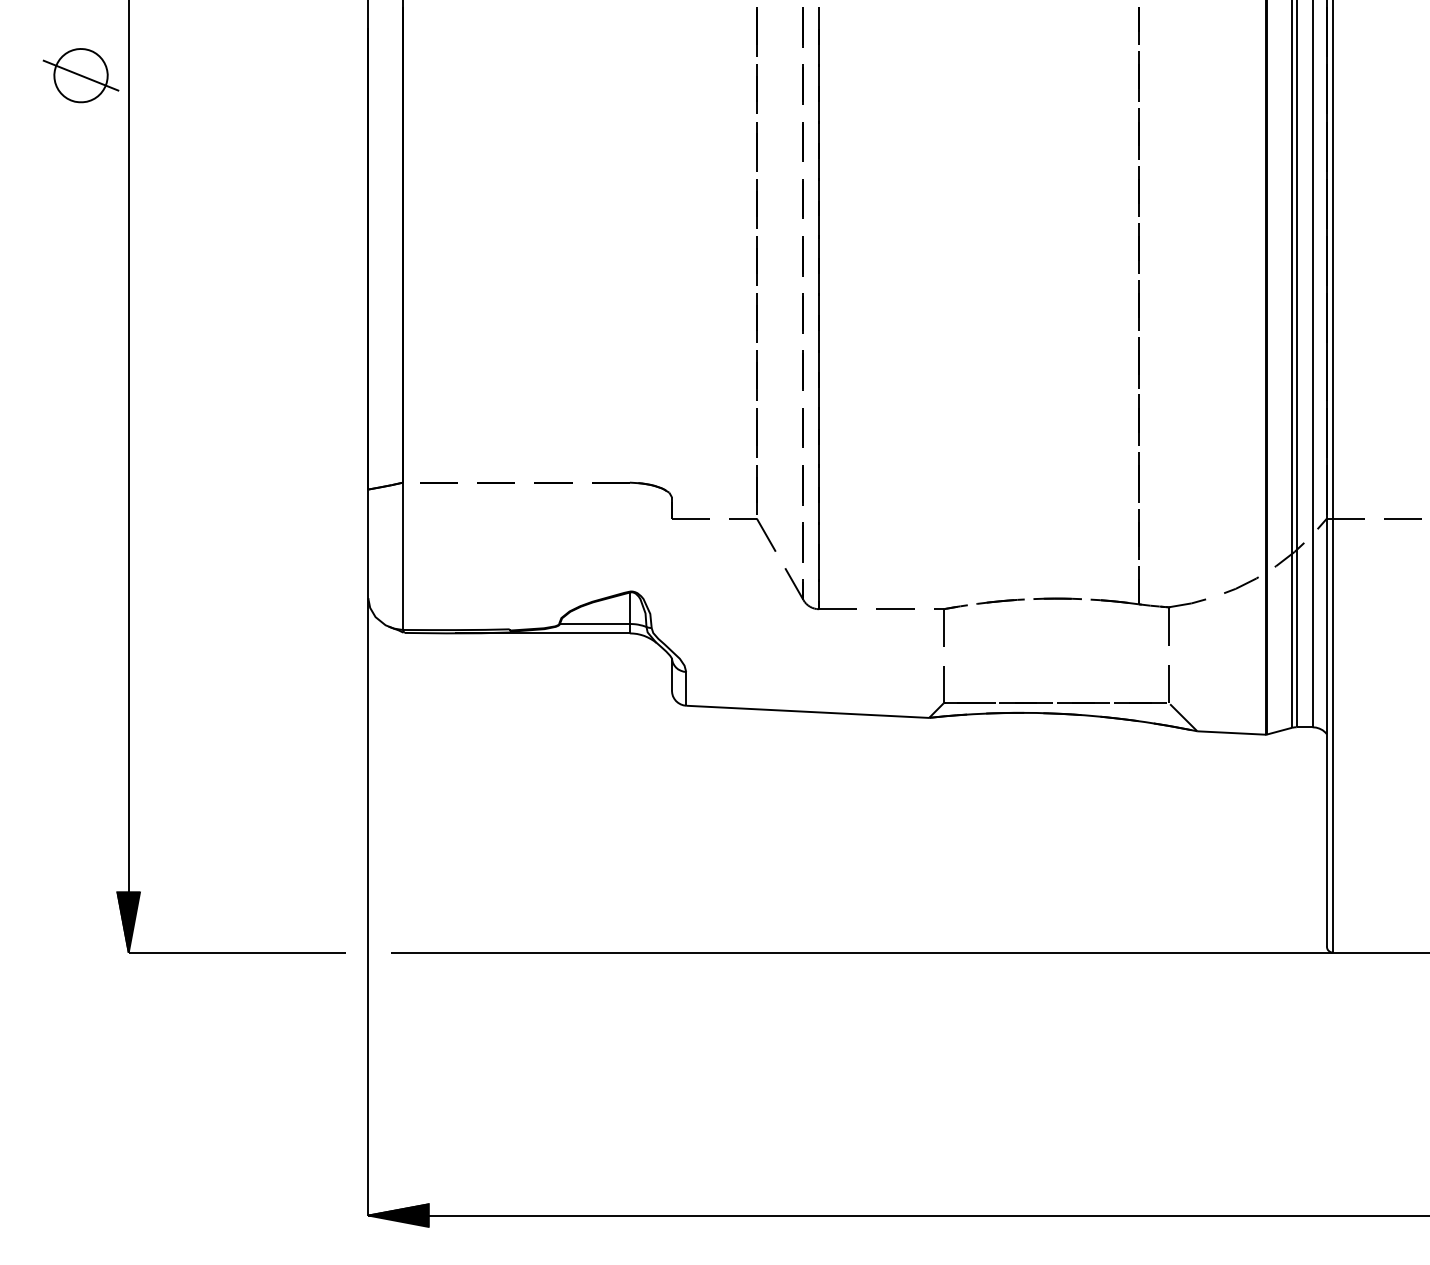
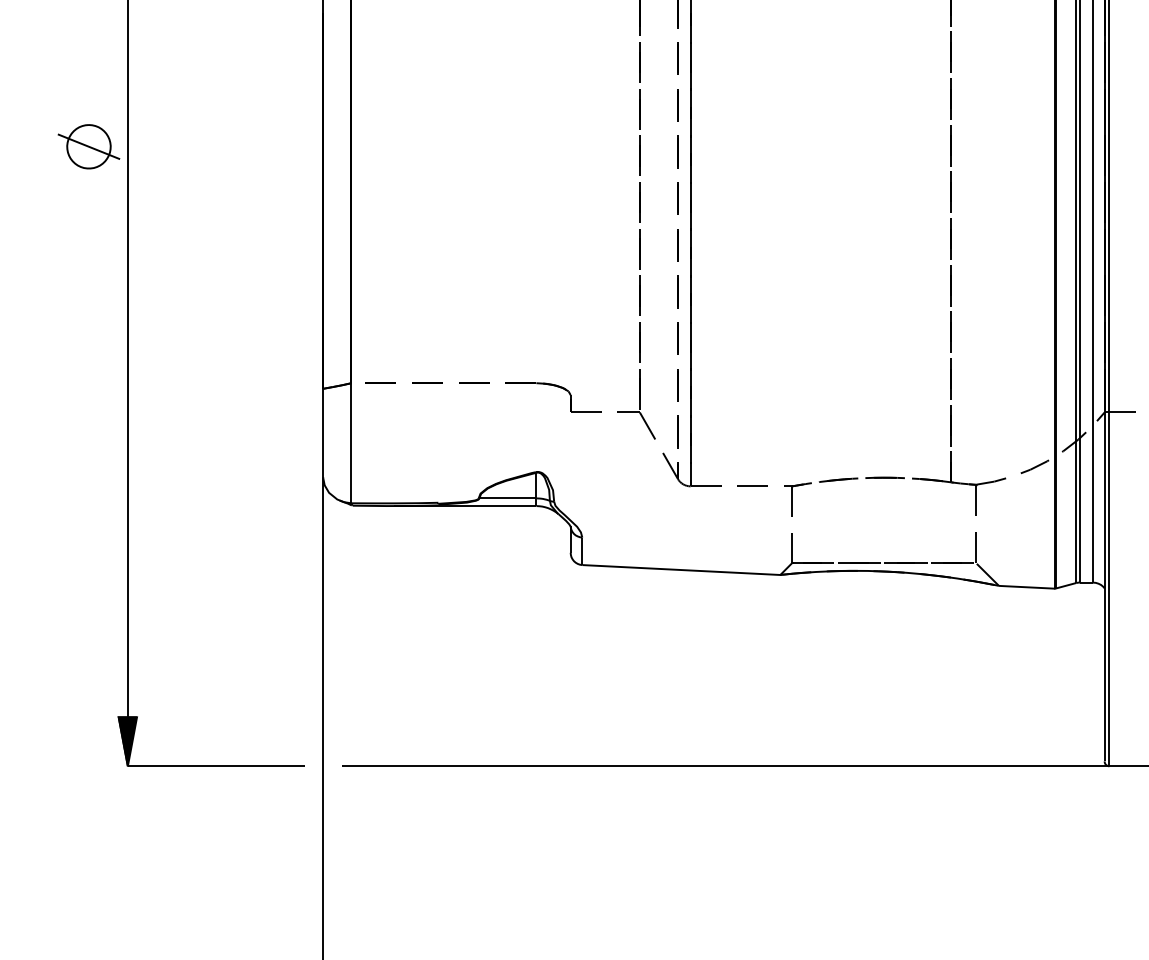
part: (80, 75) -> (88, 146), moved

